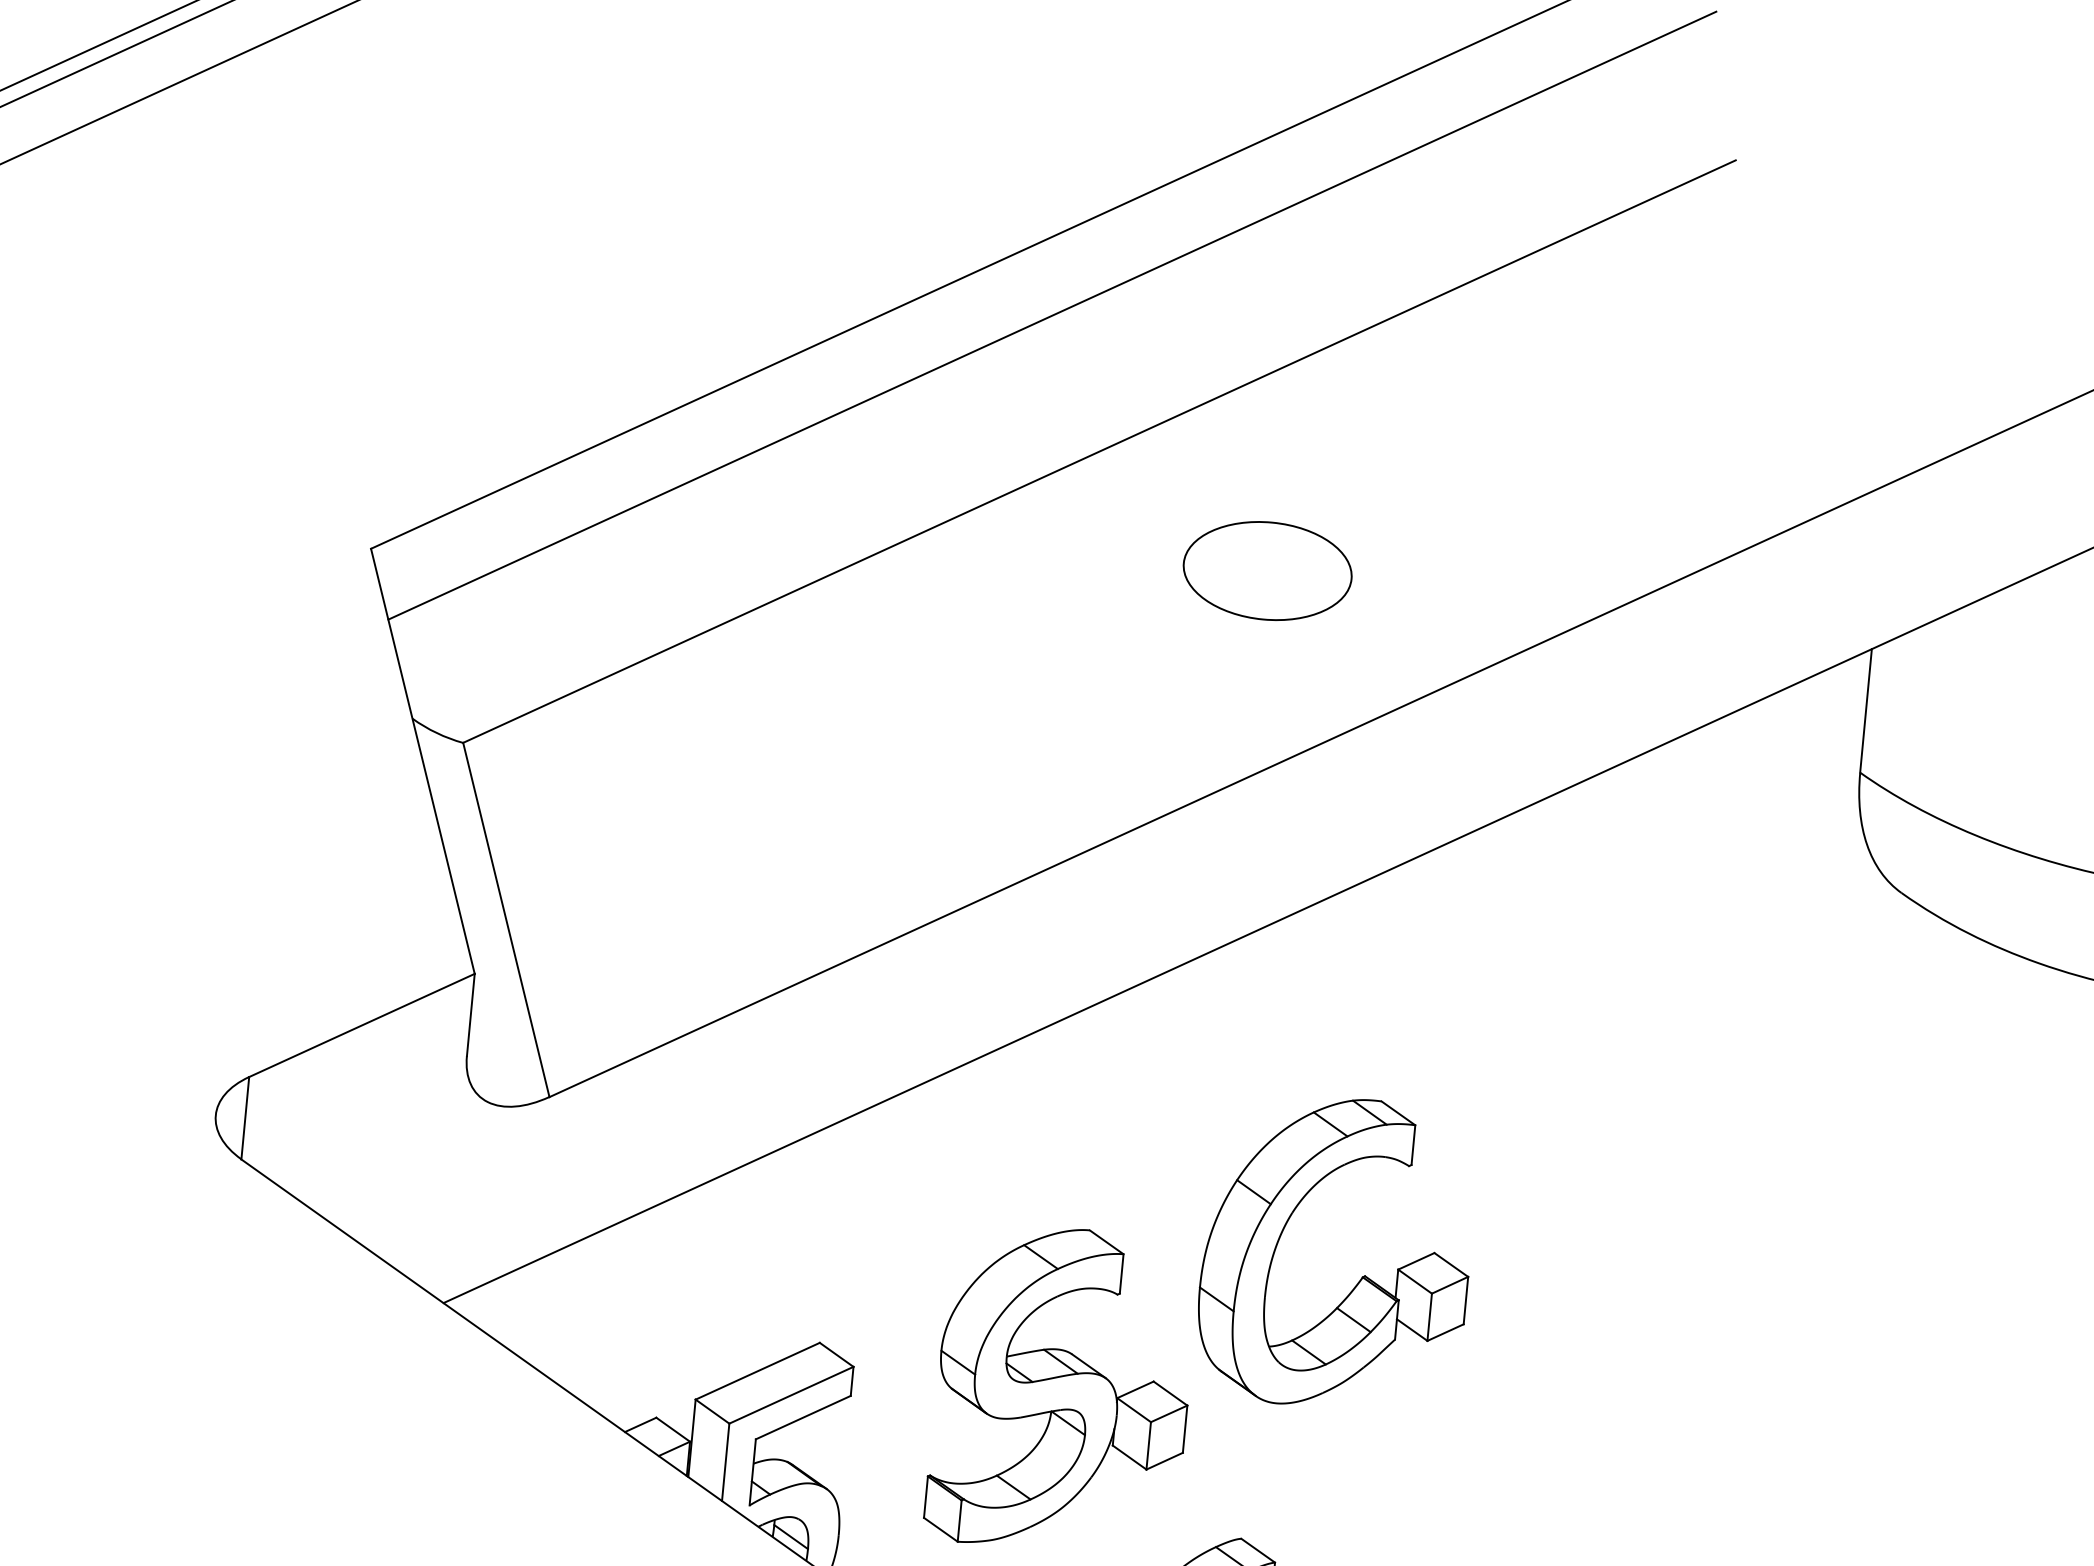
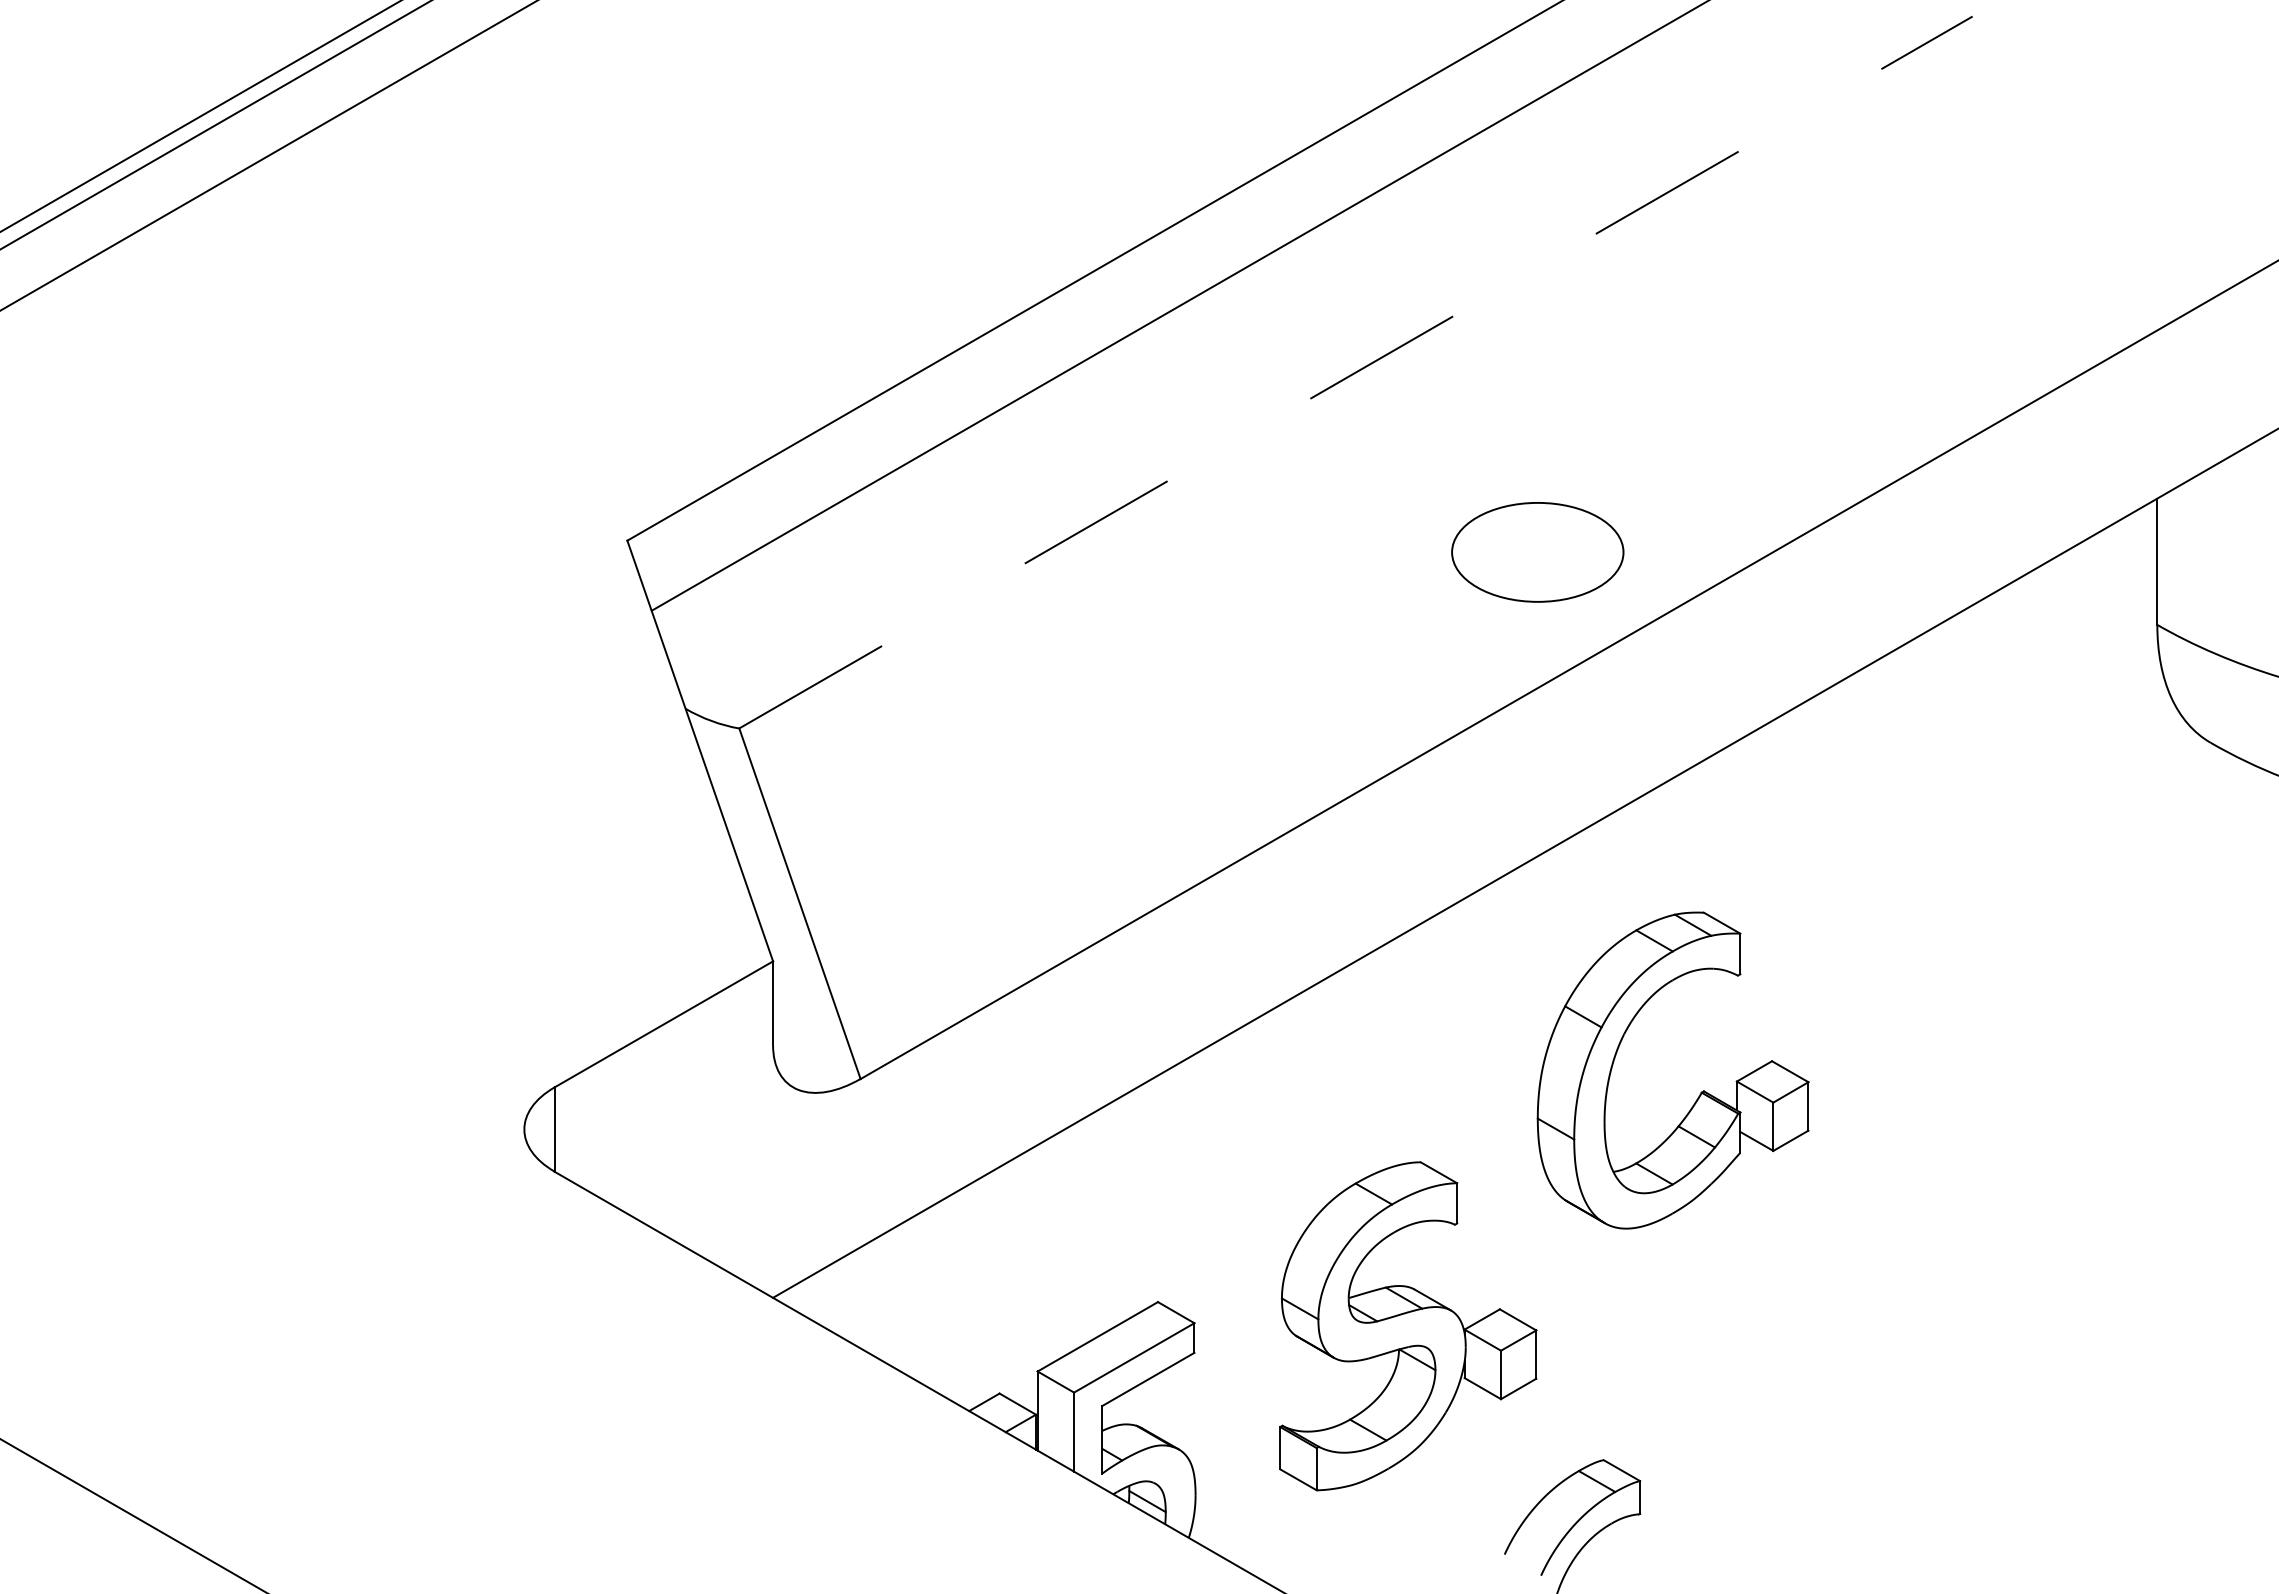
line: (1100, 451) -> (1356, 372), solid -> dashed
part: (1267, 571) -> (1537, 552), moved
part: (1361, 1276) -> (1700, 1092), moved

